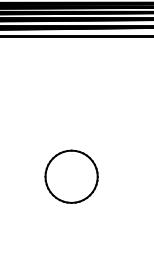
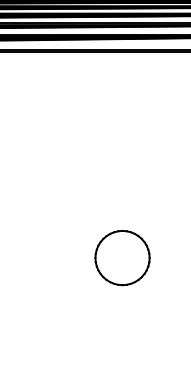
part: (71, 176) -> (122, 257), size x0.7

